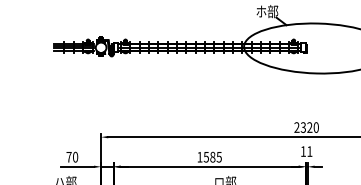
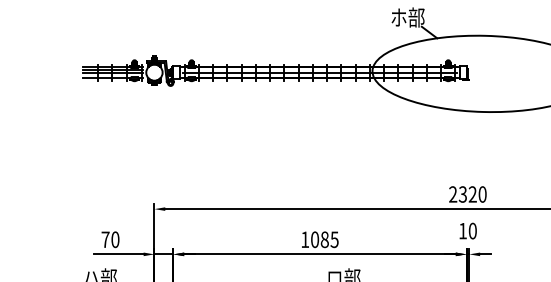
text: (309, 151) -> (472, 230), 11 -> 10
text: (206, 156) -> (315, 238), 1585 -> 1085

